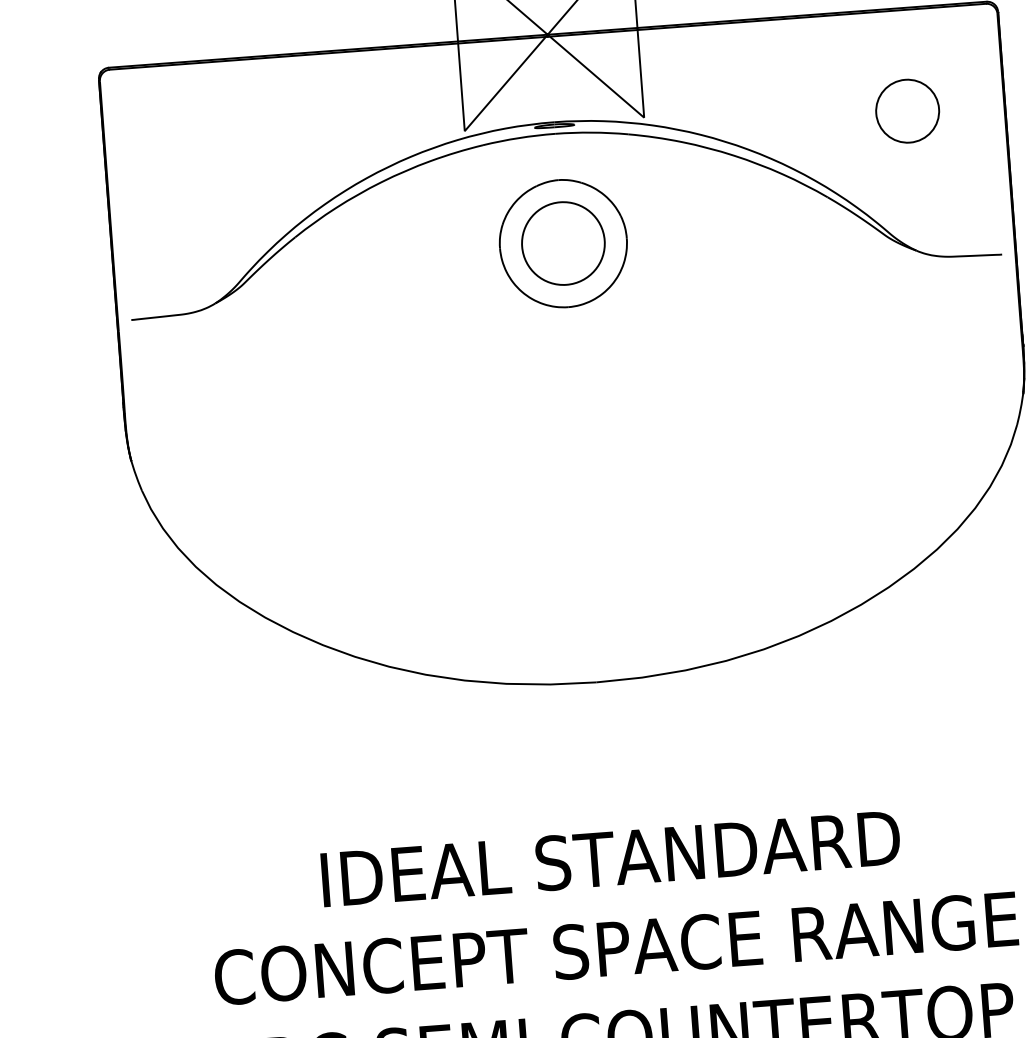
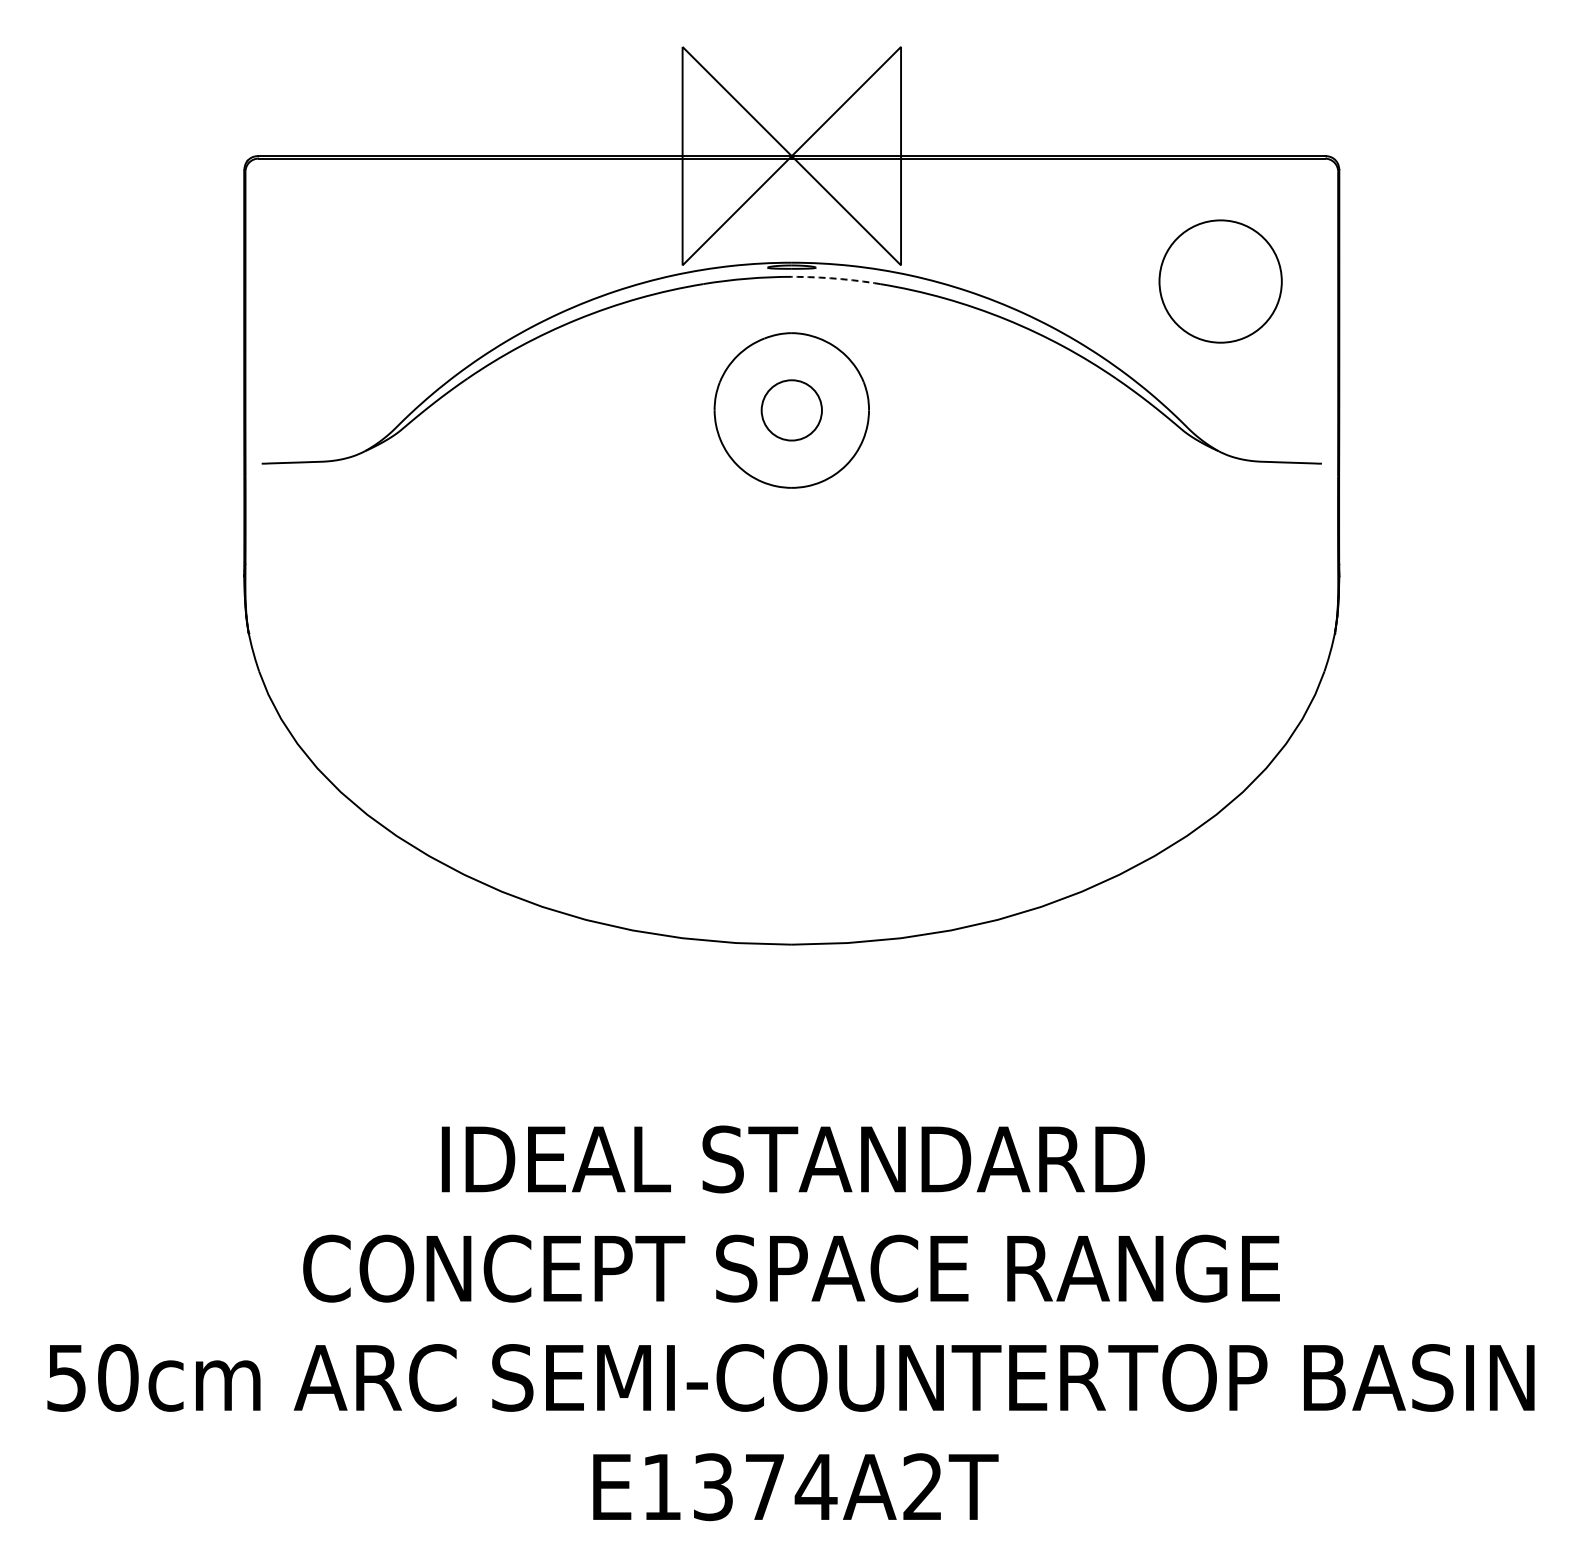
circle: (907, 111) -> (1220, 281), size x1.6
arc: (591, 132) -> (836, 278), solid -> dashed
circle: (563, 243) -> (791, 410), size x0.6

